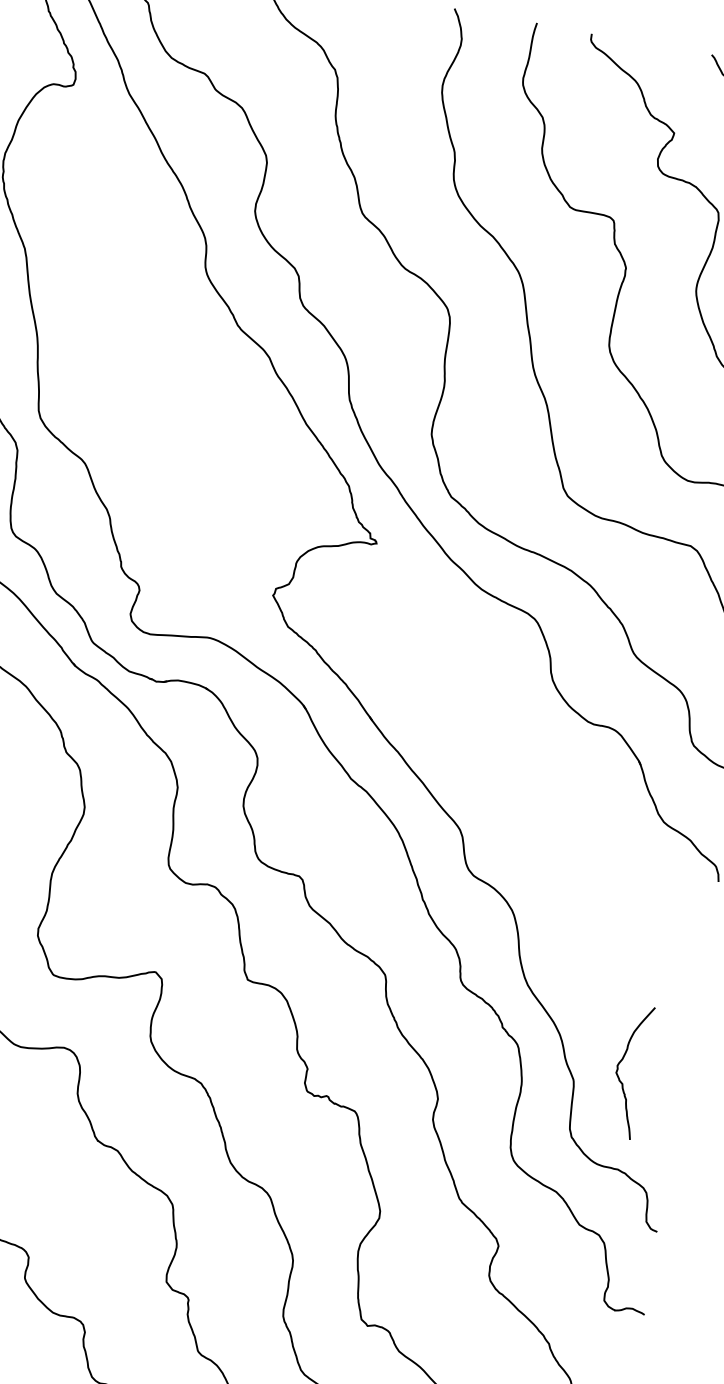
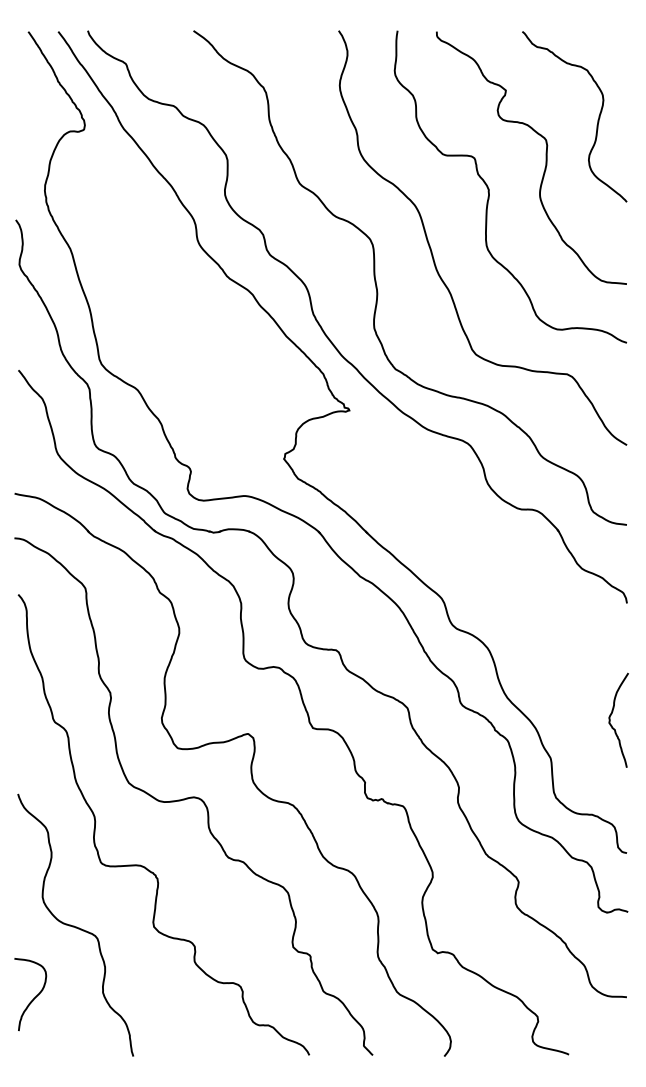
curve: (618, 1068) -> (610, 719), moved

